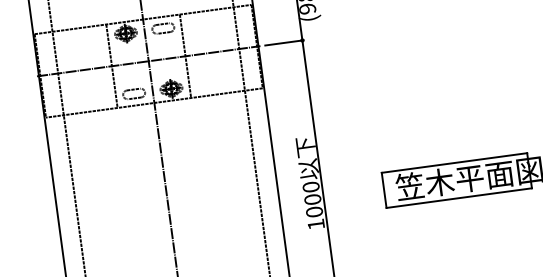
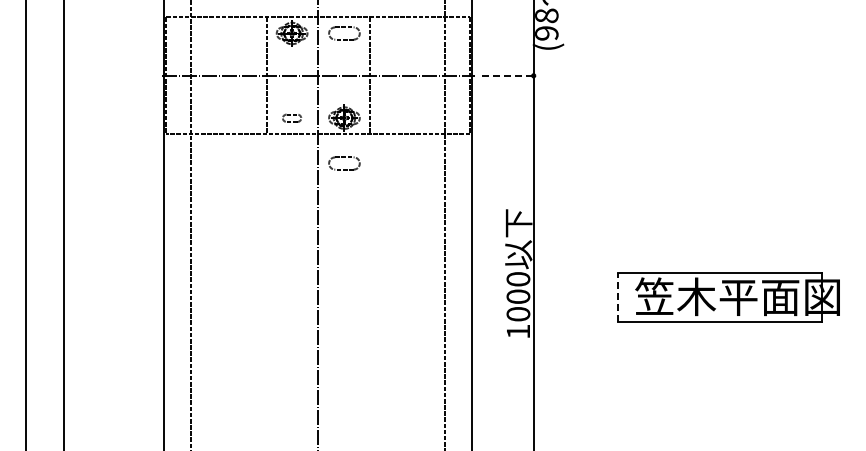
line: (284, 42) -> (508, 75), solid -> dashed
part: (133, 94) -> (291, 118), size x0.6
part: (175, 121) -> (344, 163), added
line: (384, 190) -> (618, 297), solid -> dashed

